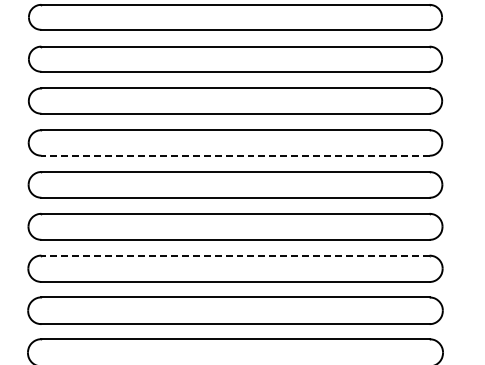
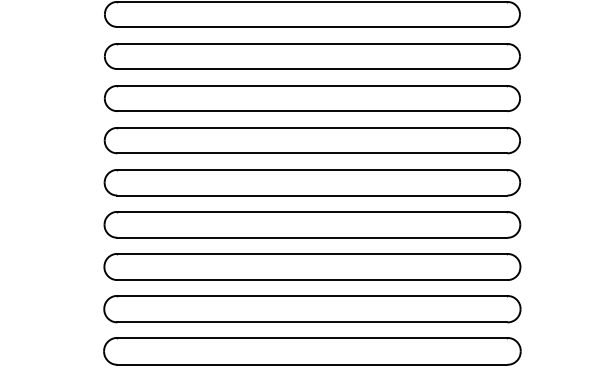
line: (234, 155) -> (311, 195), dashed -> solid
line: (234, 255) -> (311, 295), dashed -> solid

